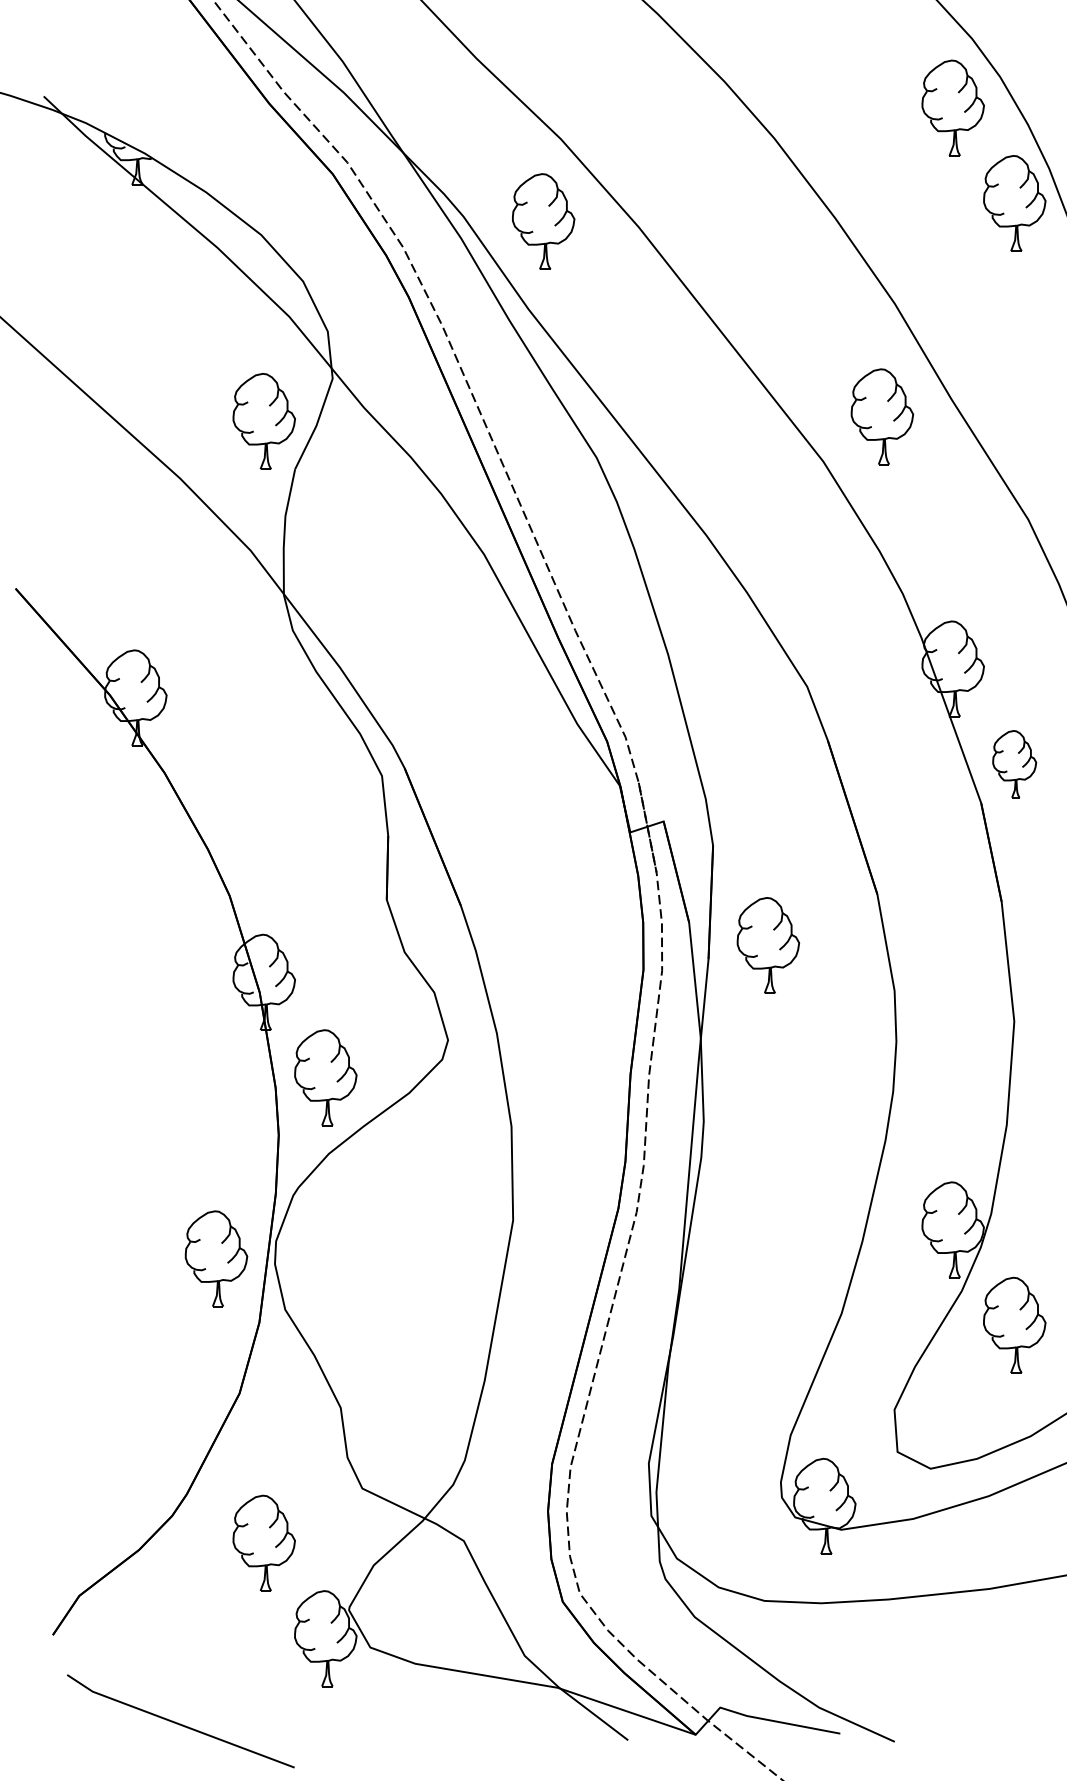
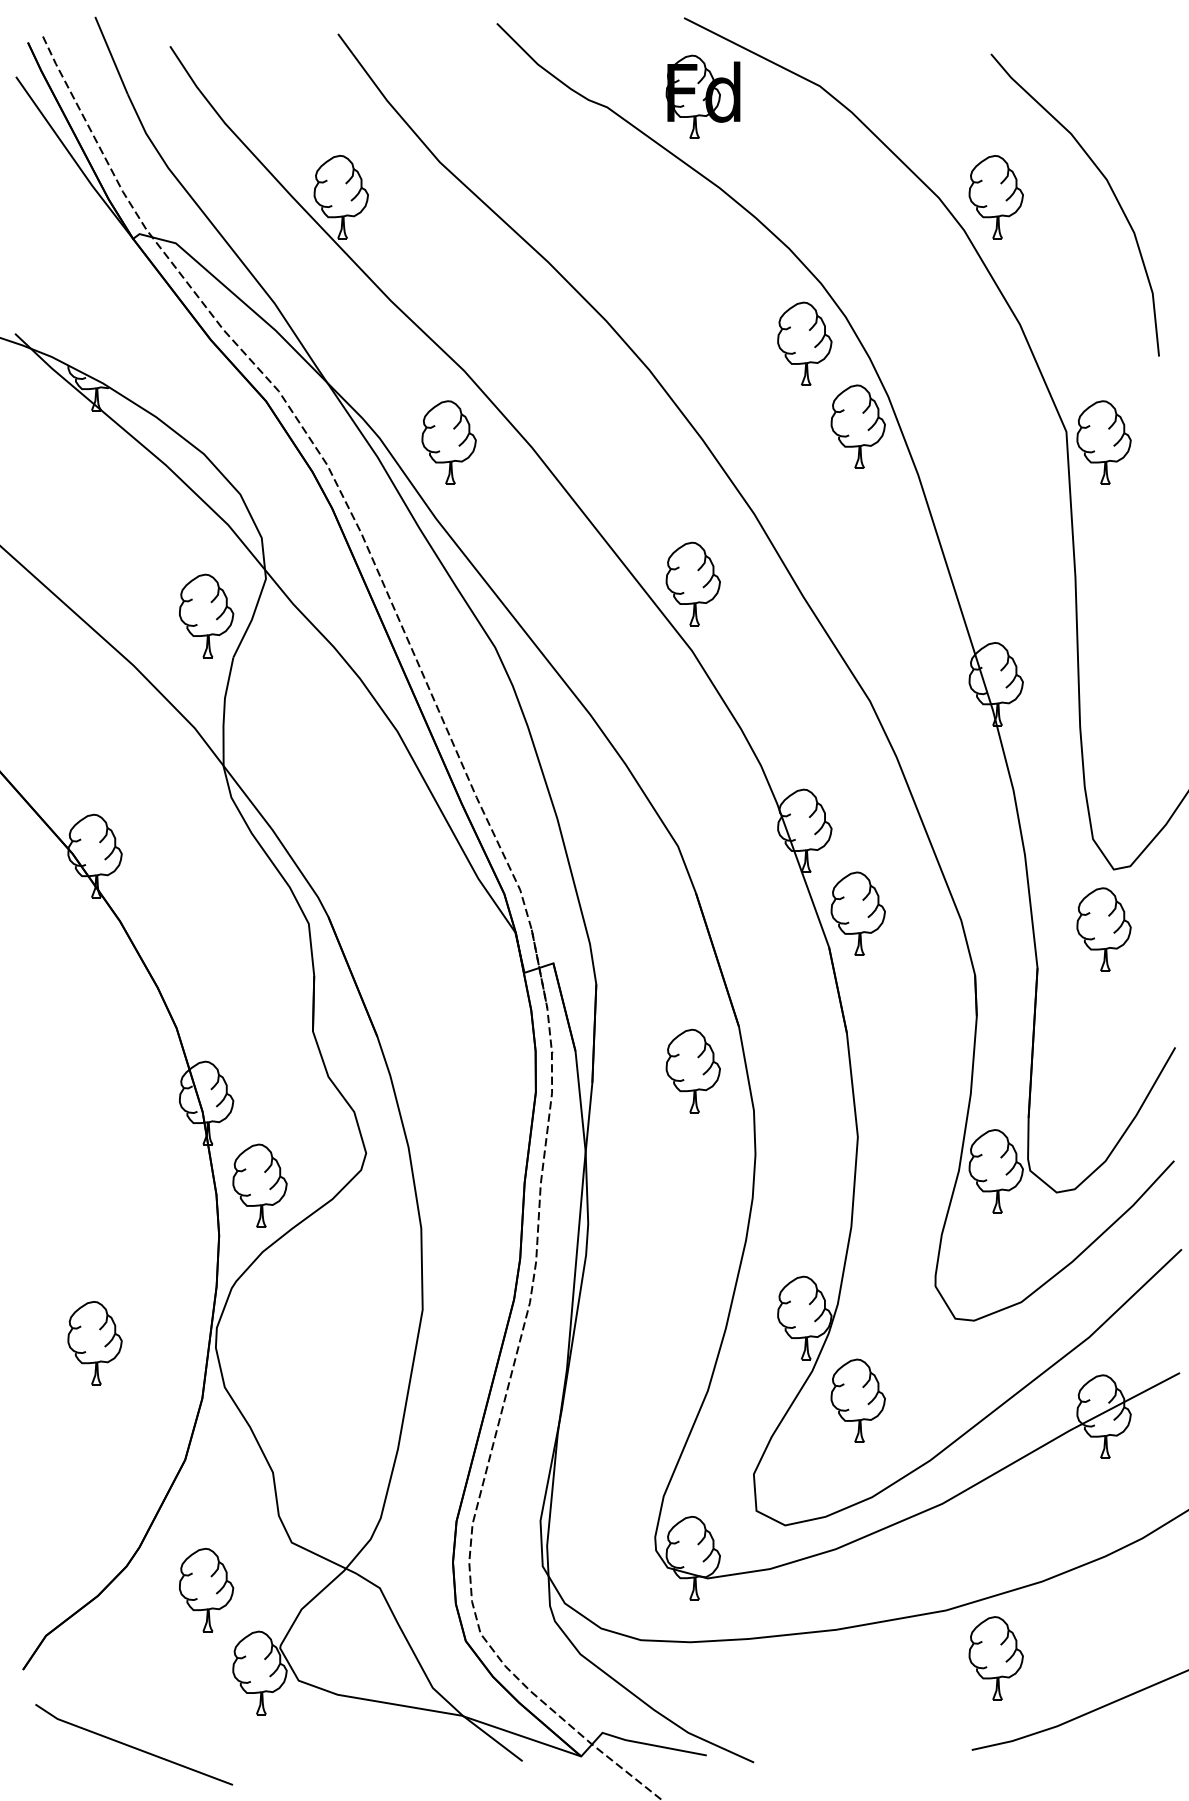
part: (881, 416) -> (692, 583), moved
part: (1013, 764) -> (857, 913), size x1.43
part: (767, 944) -> (692, 1070), moved
part: (215, 1259) -> (94, 1343), moved

